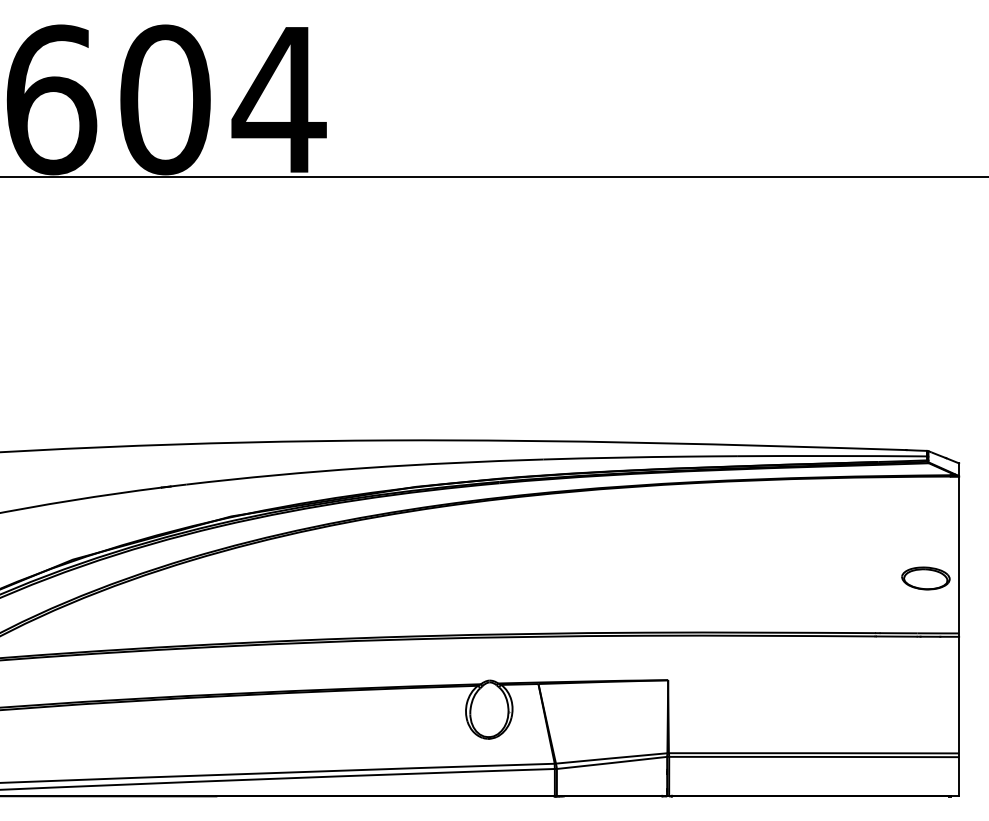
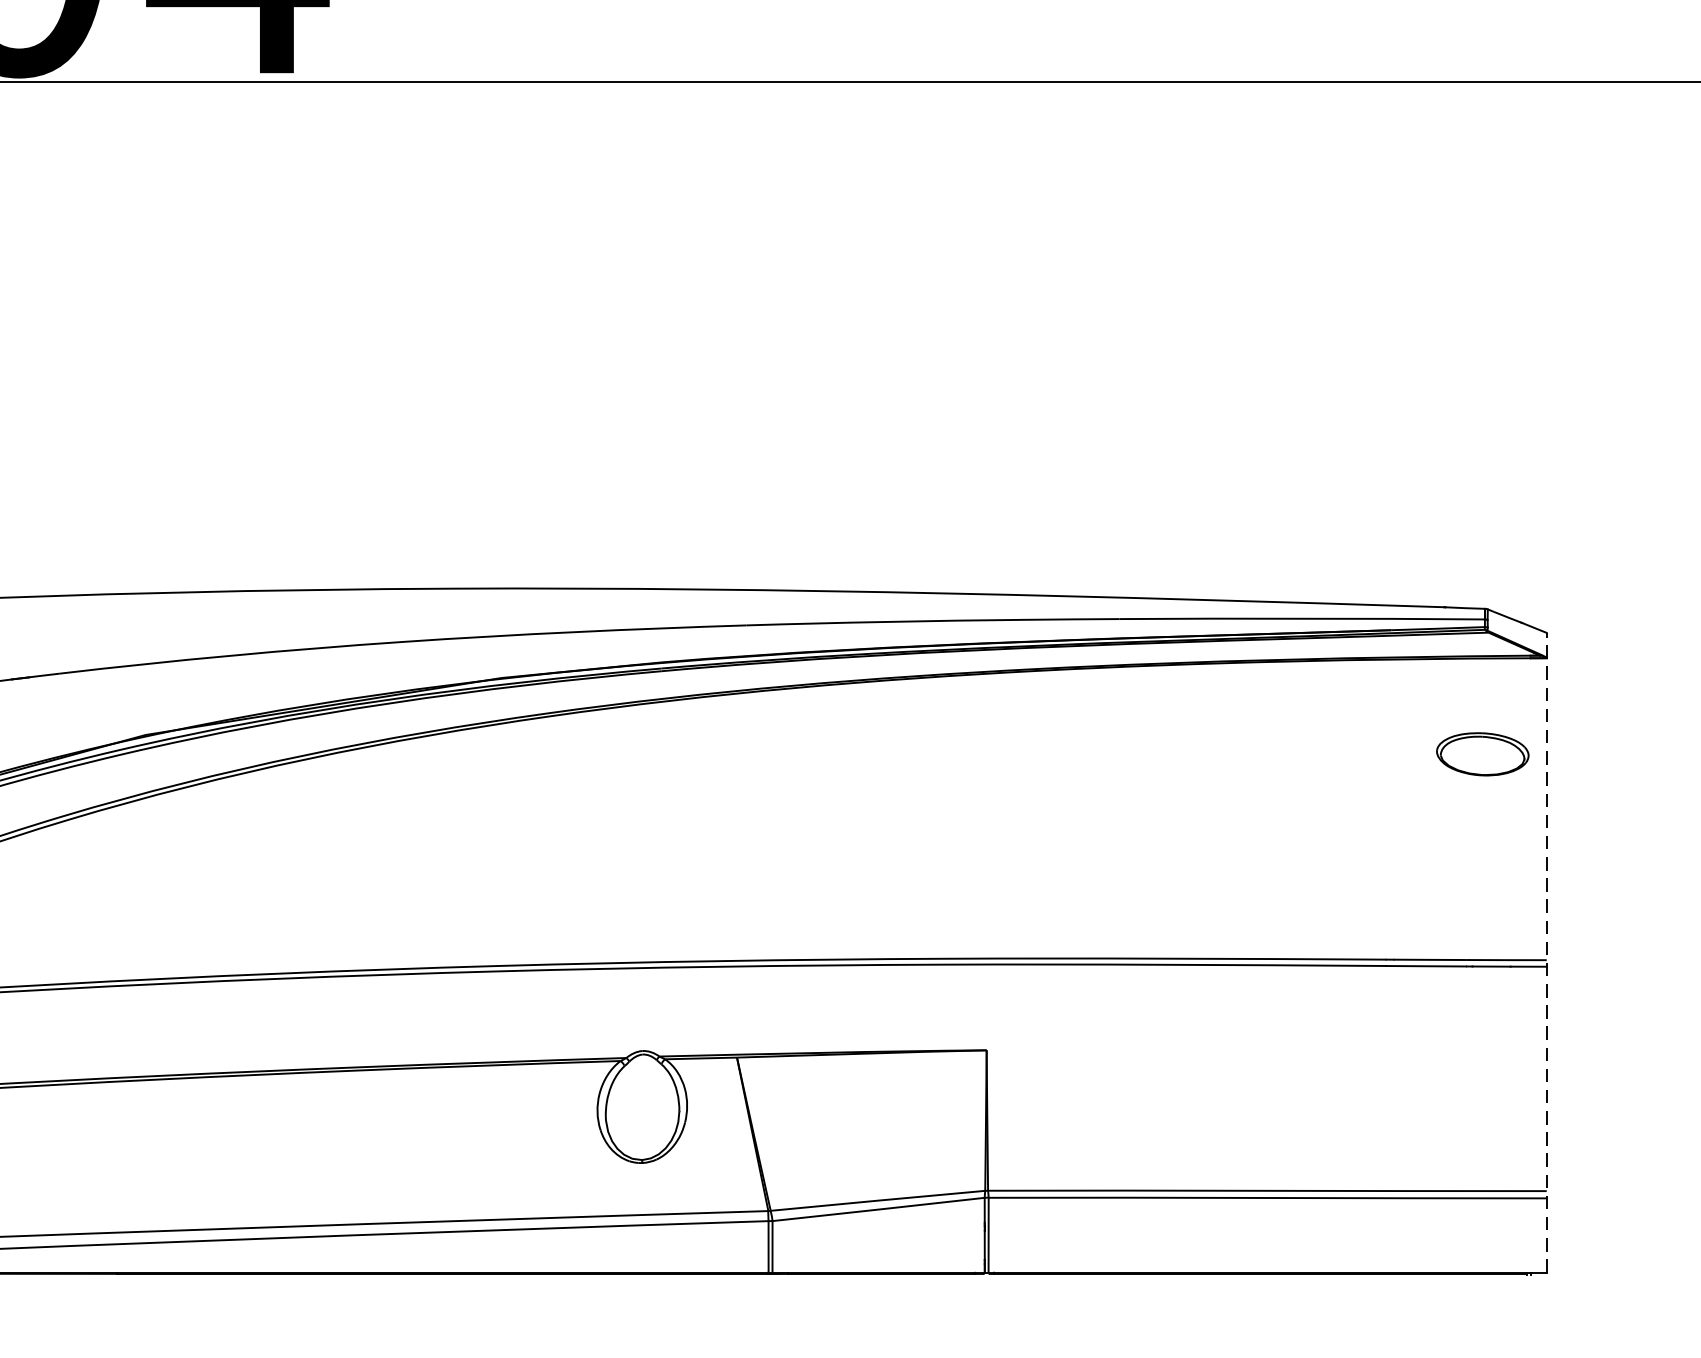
part: (925, 578) -> (1482, 754), moved
line: (959, 629) -> (1547, 952), solid -> dashed

